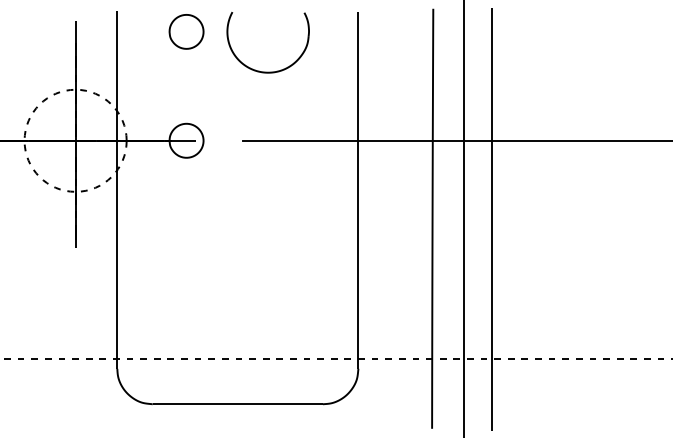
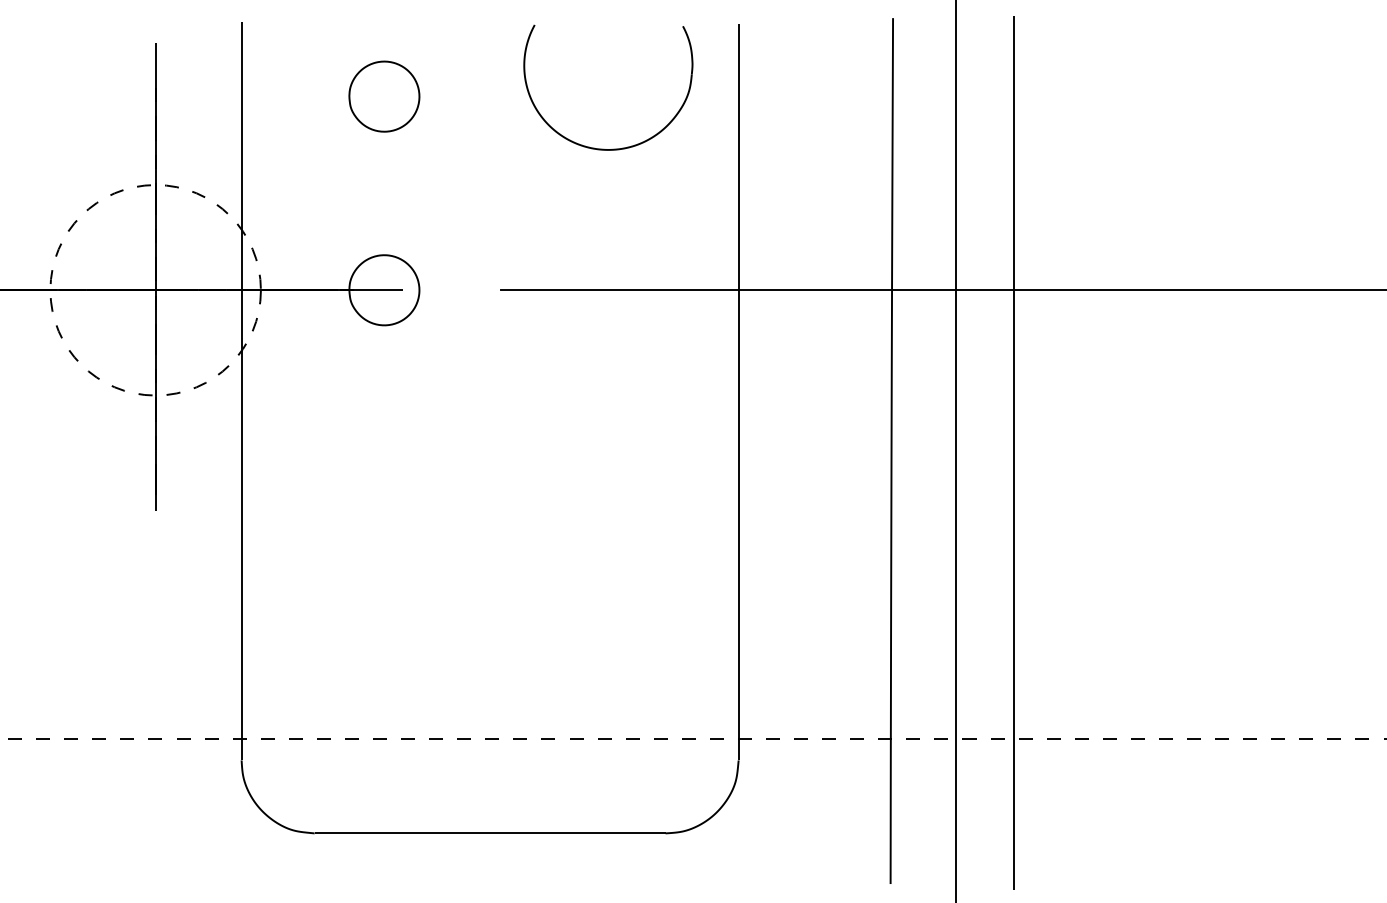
part: (186, 31) -> (384, 95), moved
part: (267, 71) -> (606, 147), moved

